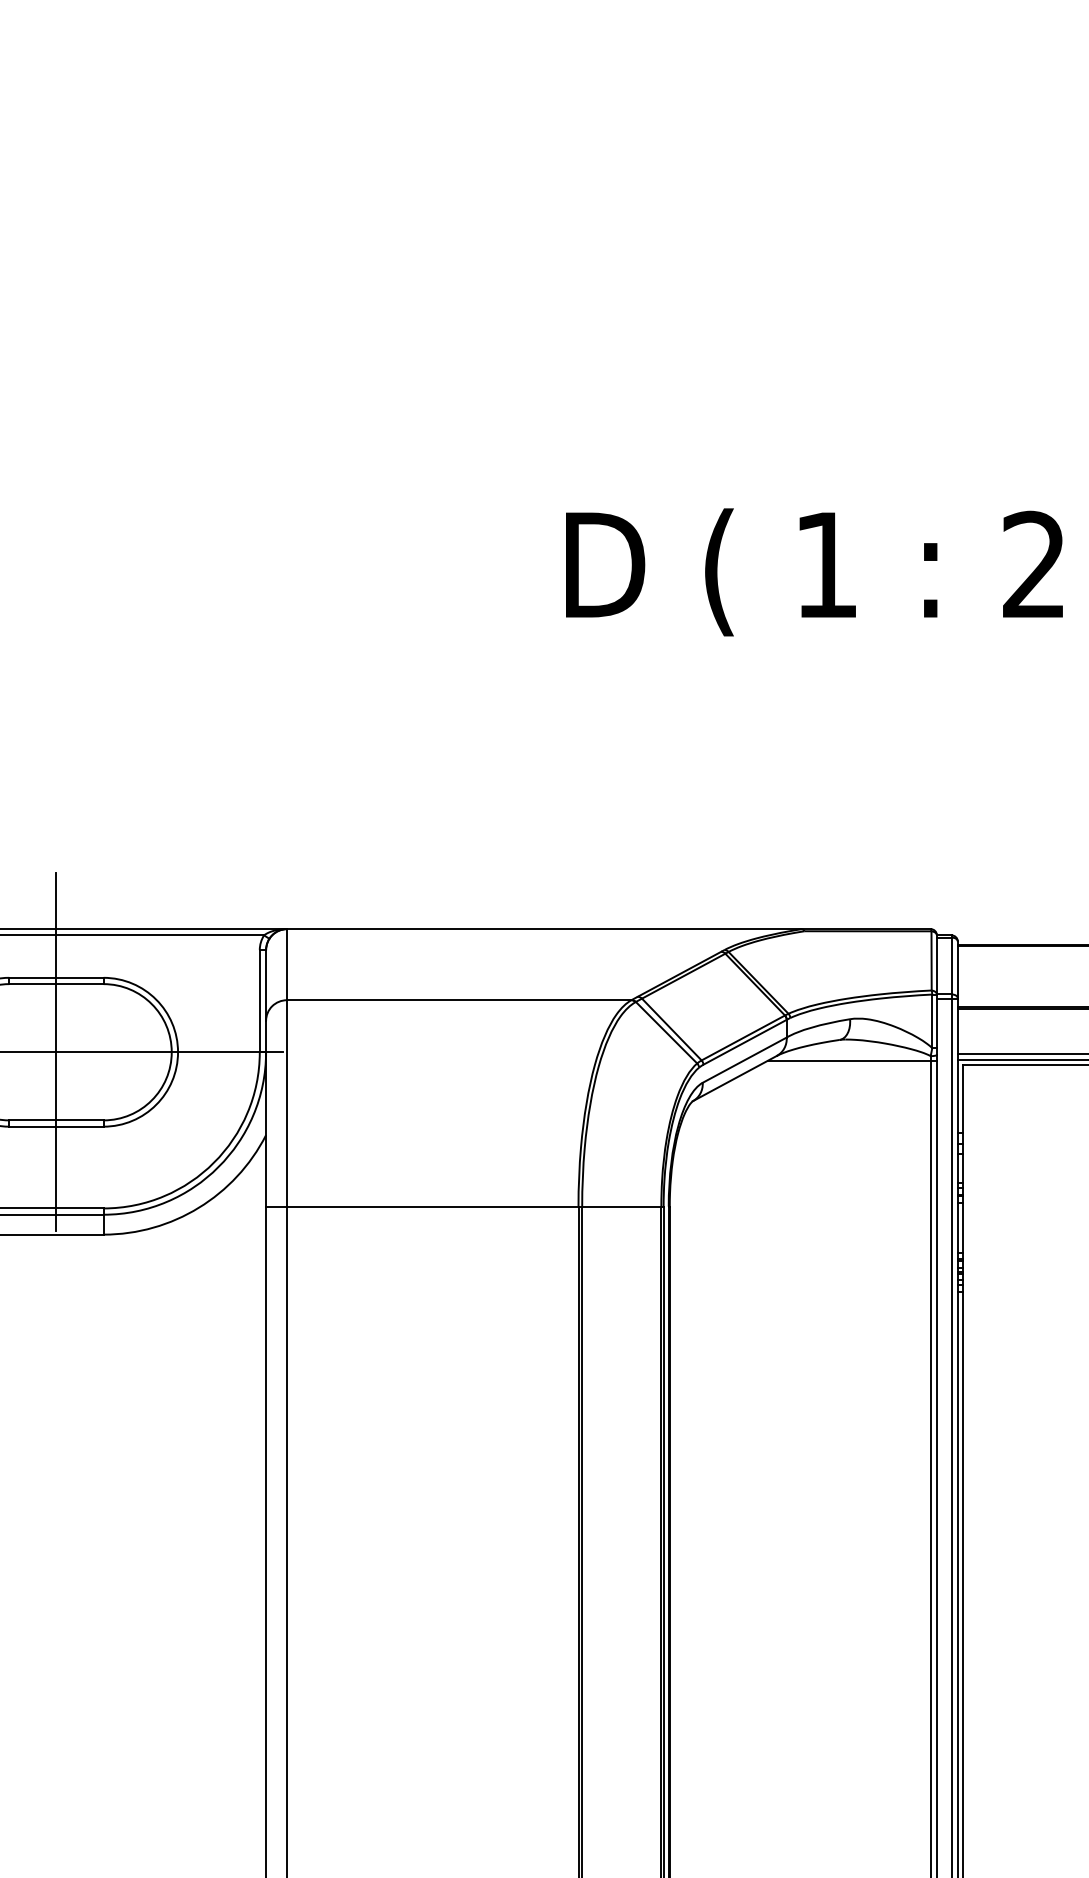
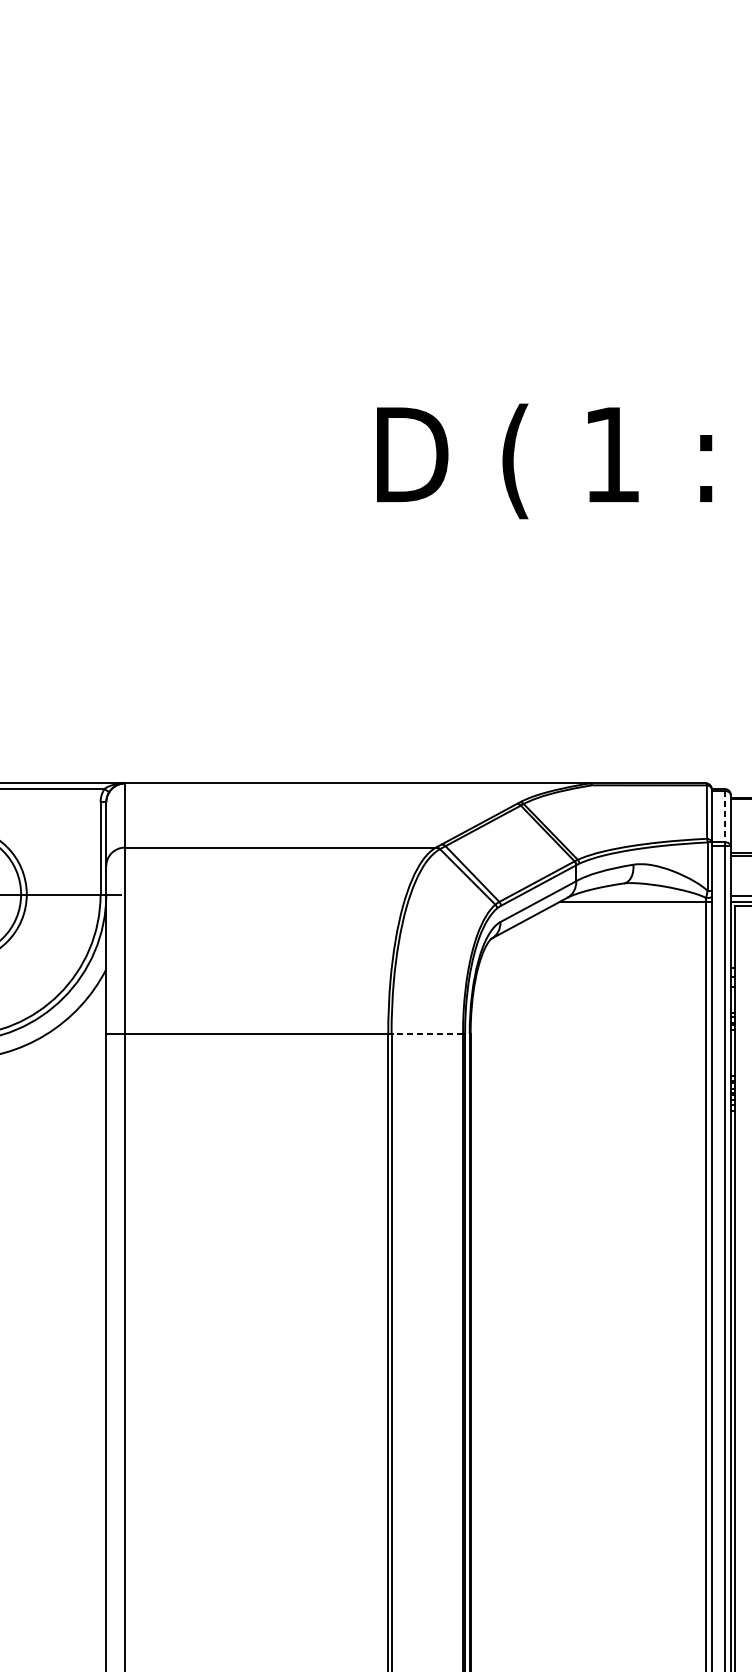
line: (951, 966) -> (724, 817), solid -> dashed
line: (621, 1206) -> (427, 1033), solid -> dashed

